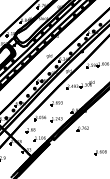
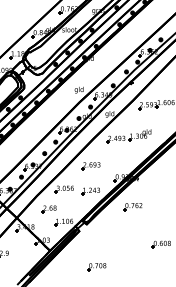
part: (60, 166) -> (96, 266), added

